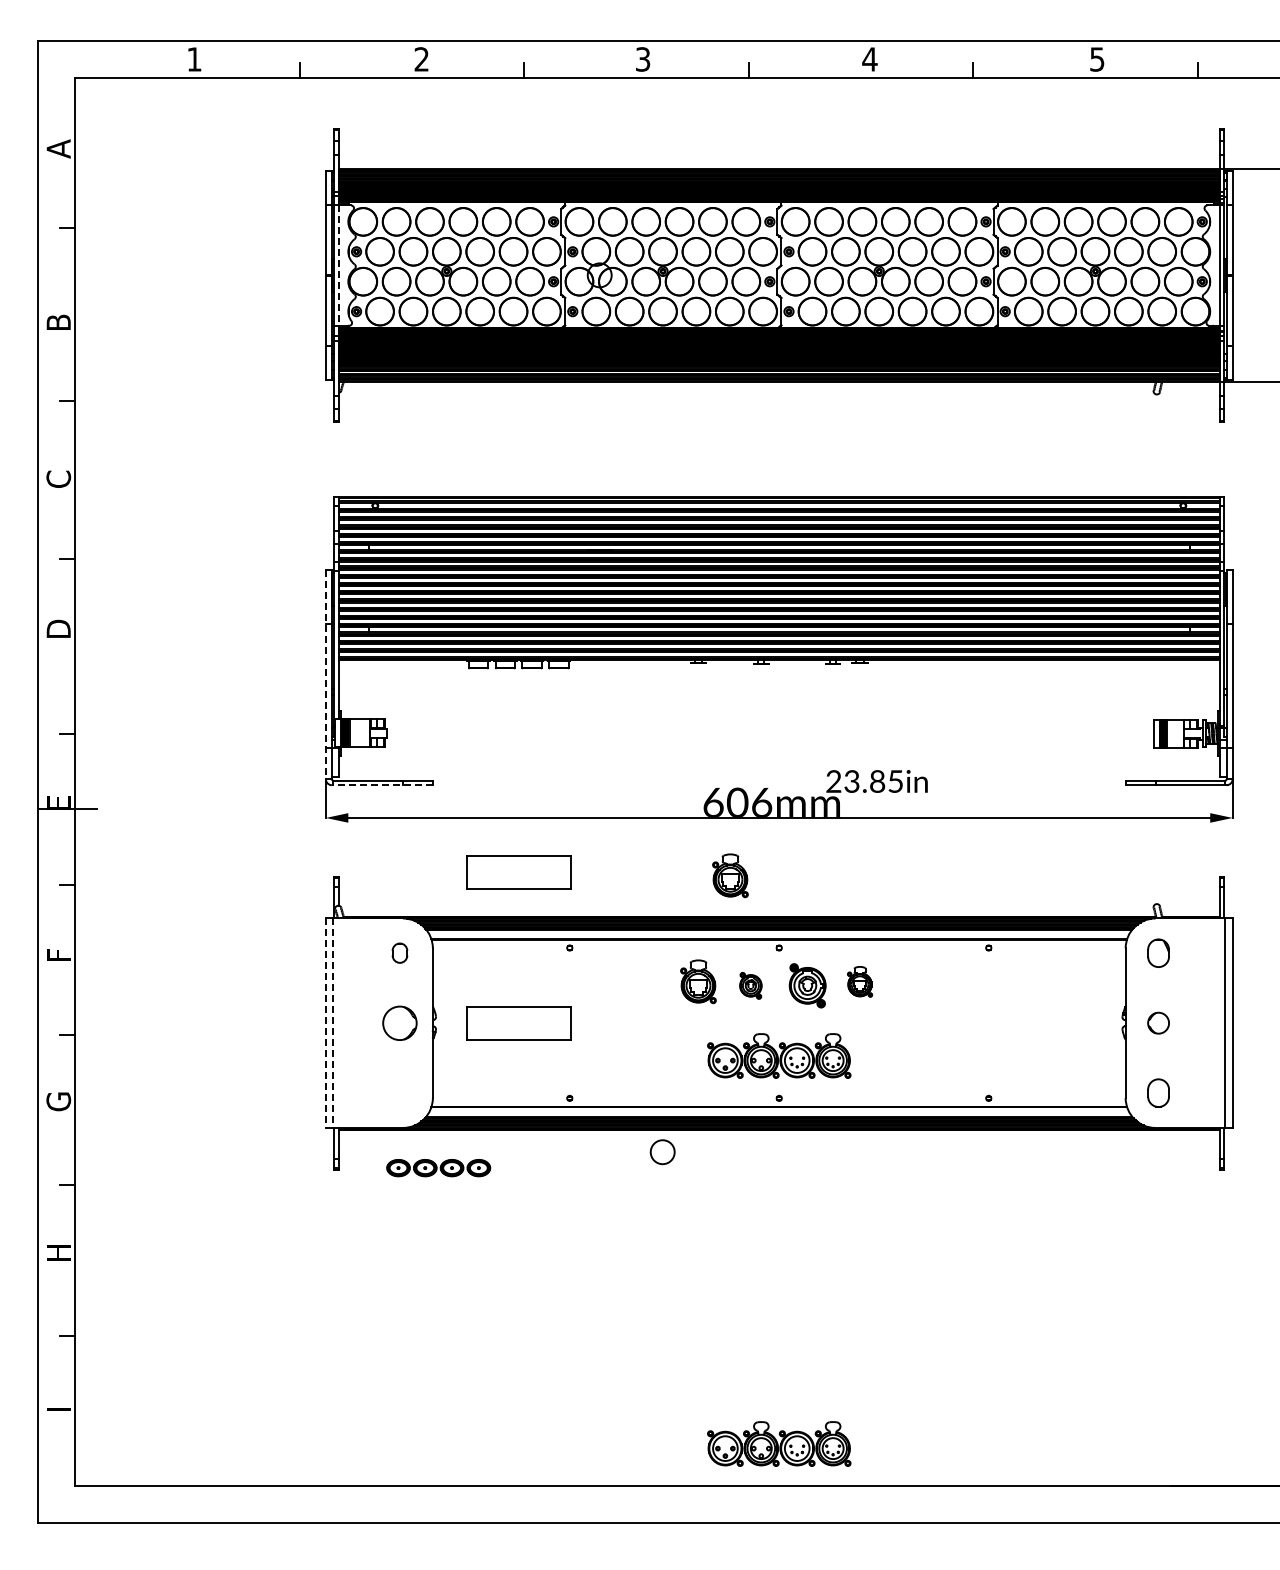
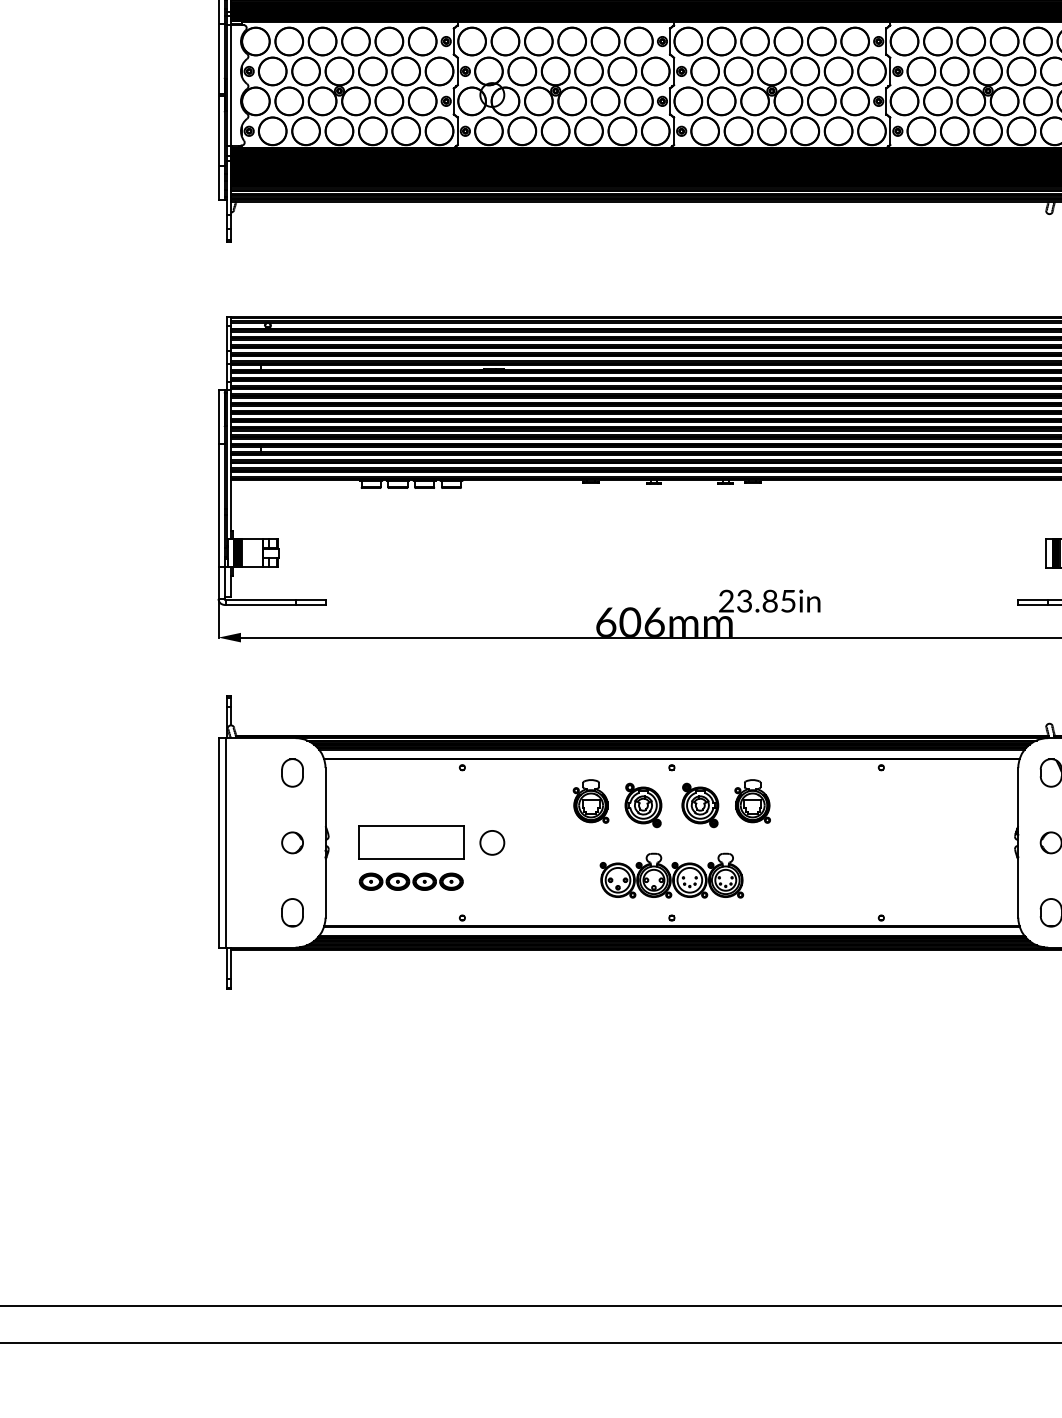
line: (338, 266) -> (231, 86), dashed -> solid
line: (325, 675) -> (218, 495), dashed -> solid
line: (382, 785) -> (275, 605), dashed -> solid
part: (518, 872) -> (411, 692), removed
part: (730, 875) -> (623, 695), removed
part: (399, 952) -> (292, 772), size x1.43
part: (859, 981) -> (752, 801), size x1.43
part: (750, 985) -> (643, 805), size x1.67
part: (399, 1022) -> (292, 842), size x0.62
line: (325, 1023) -> (218, 843), dashed -> solid
line: (333, 1023) -> (226, 843), dashed -> solid
part: (399, 1092) -> (292, 912), added
circle: (662, 1152) -> (492, 843), moved
part: (438, 1168) -> (411, 882), moved
part: (779, 1443) -> (672, 1263), removed

